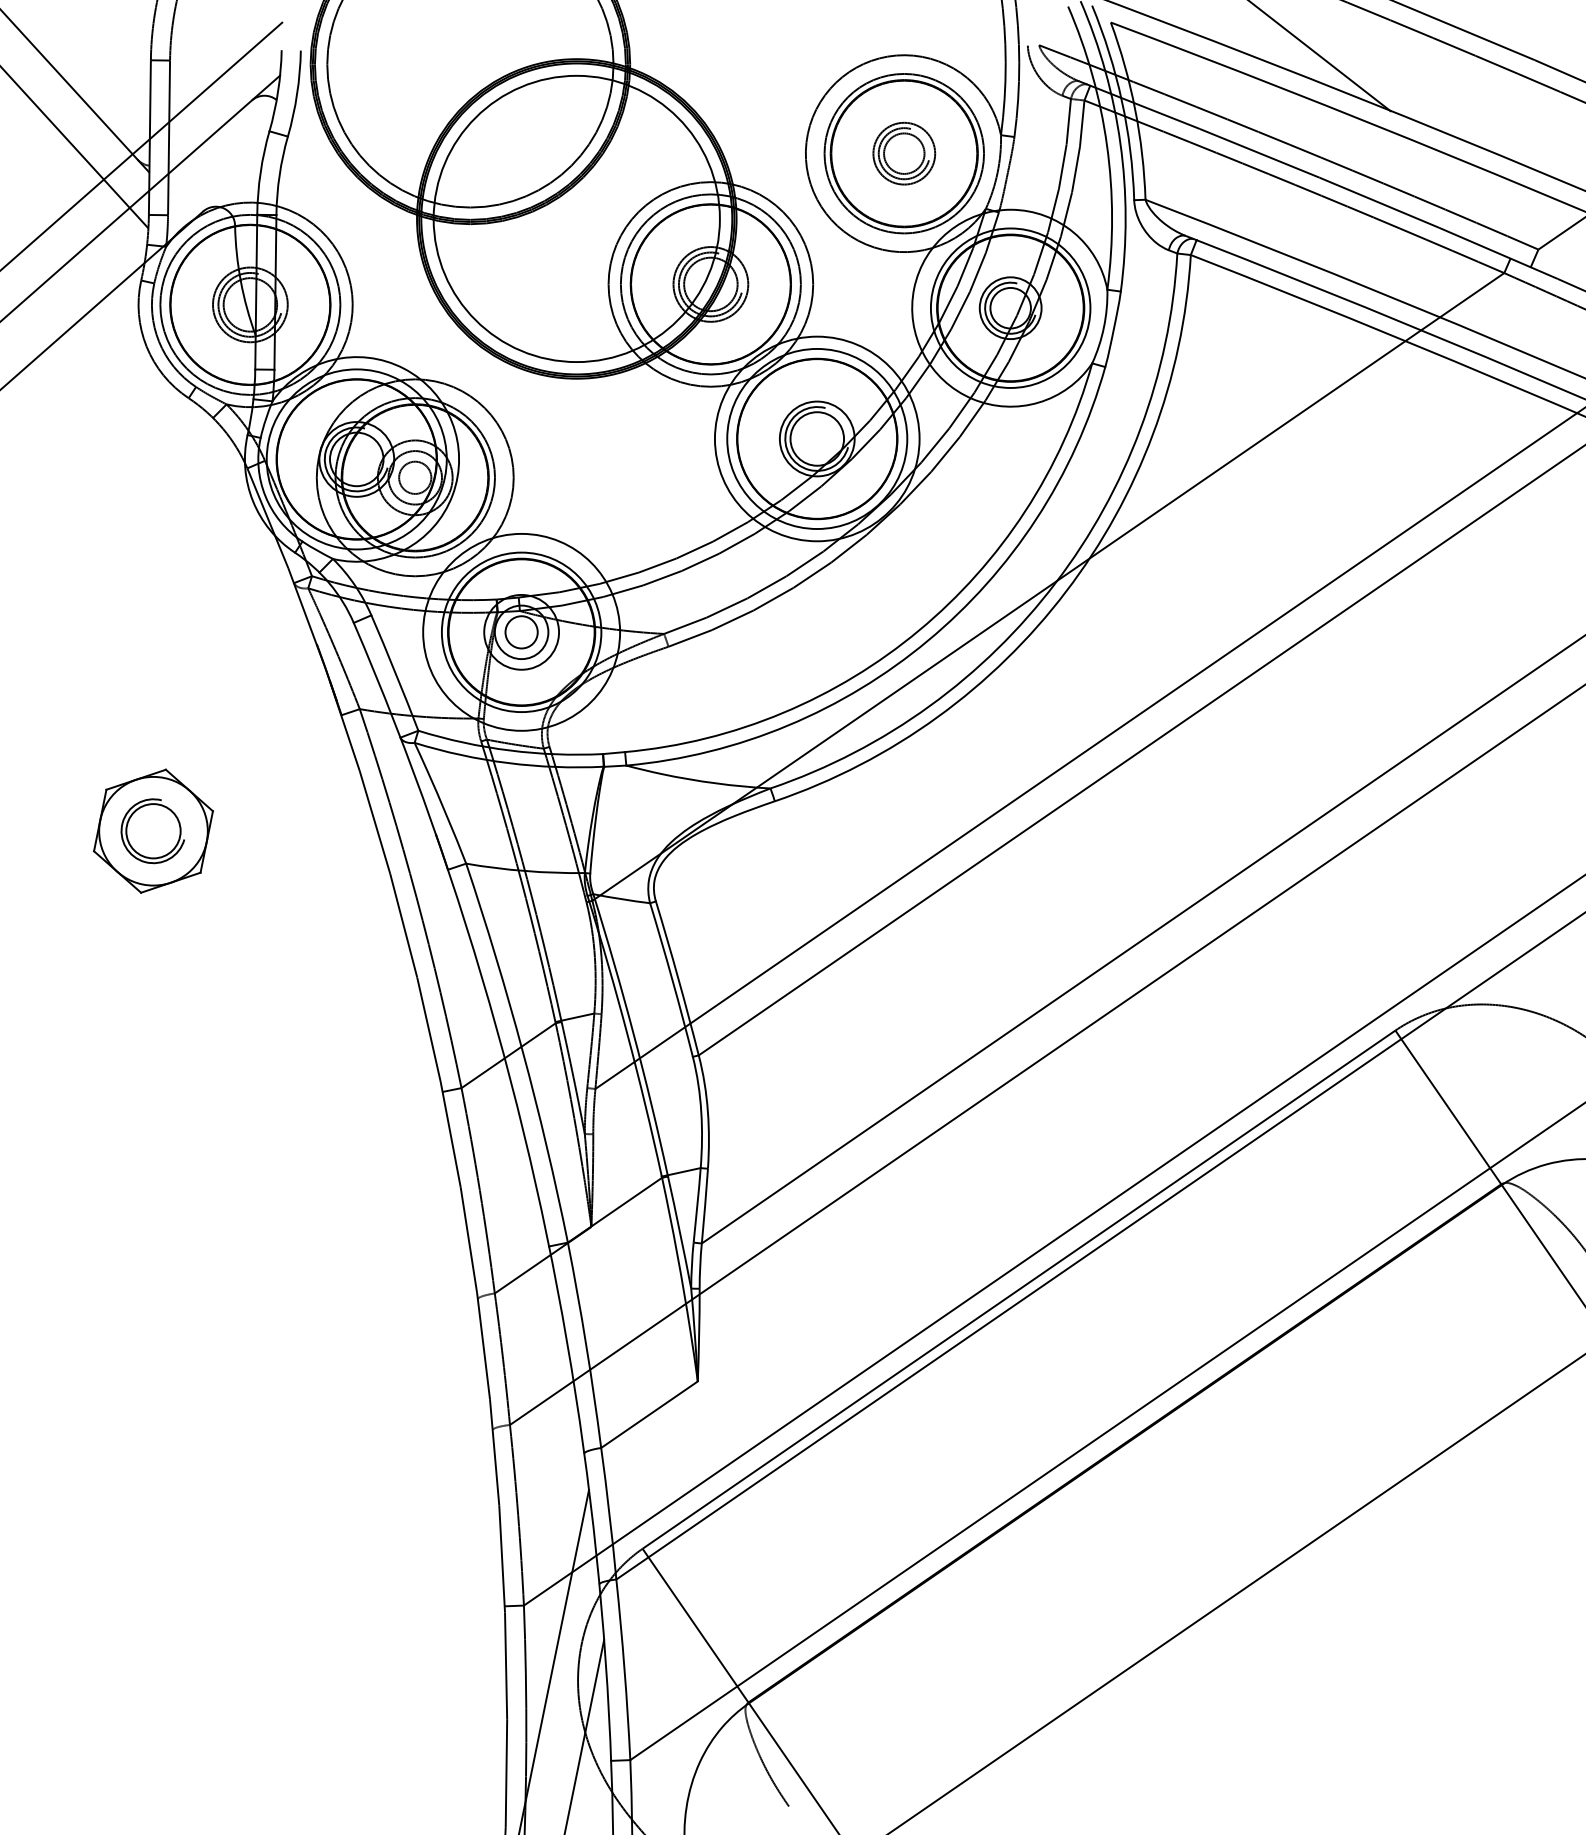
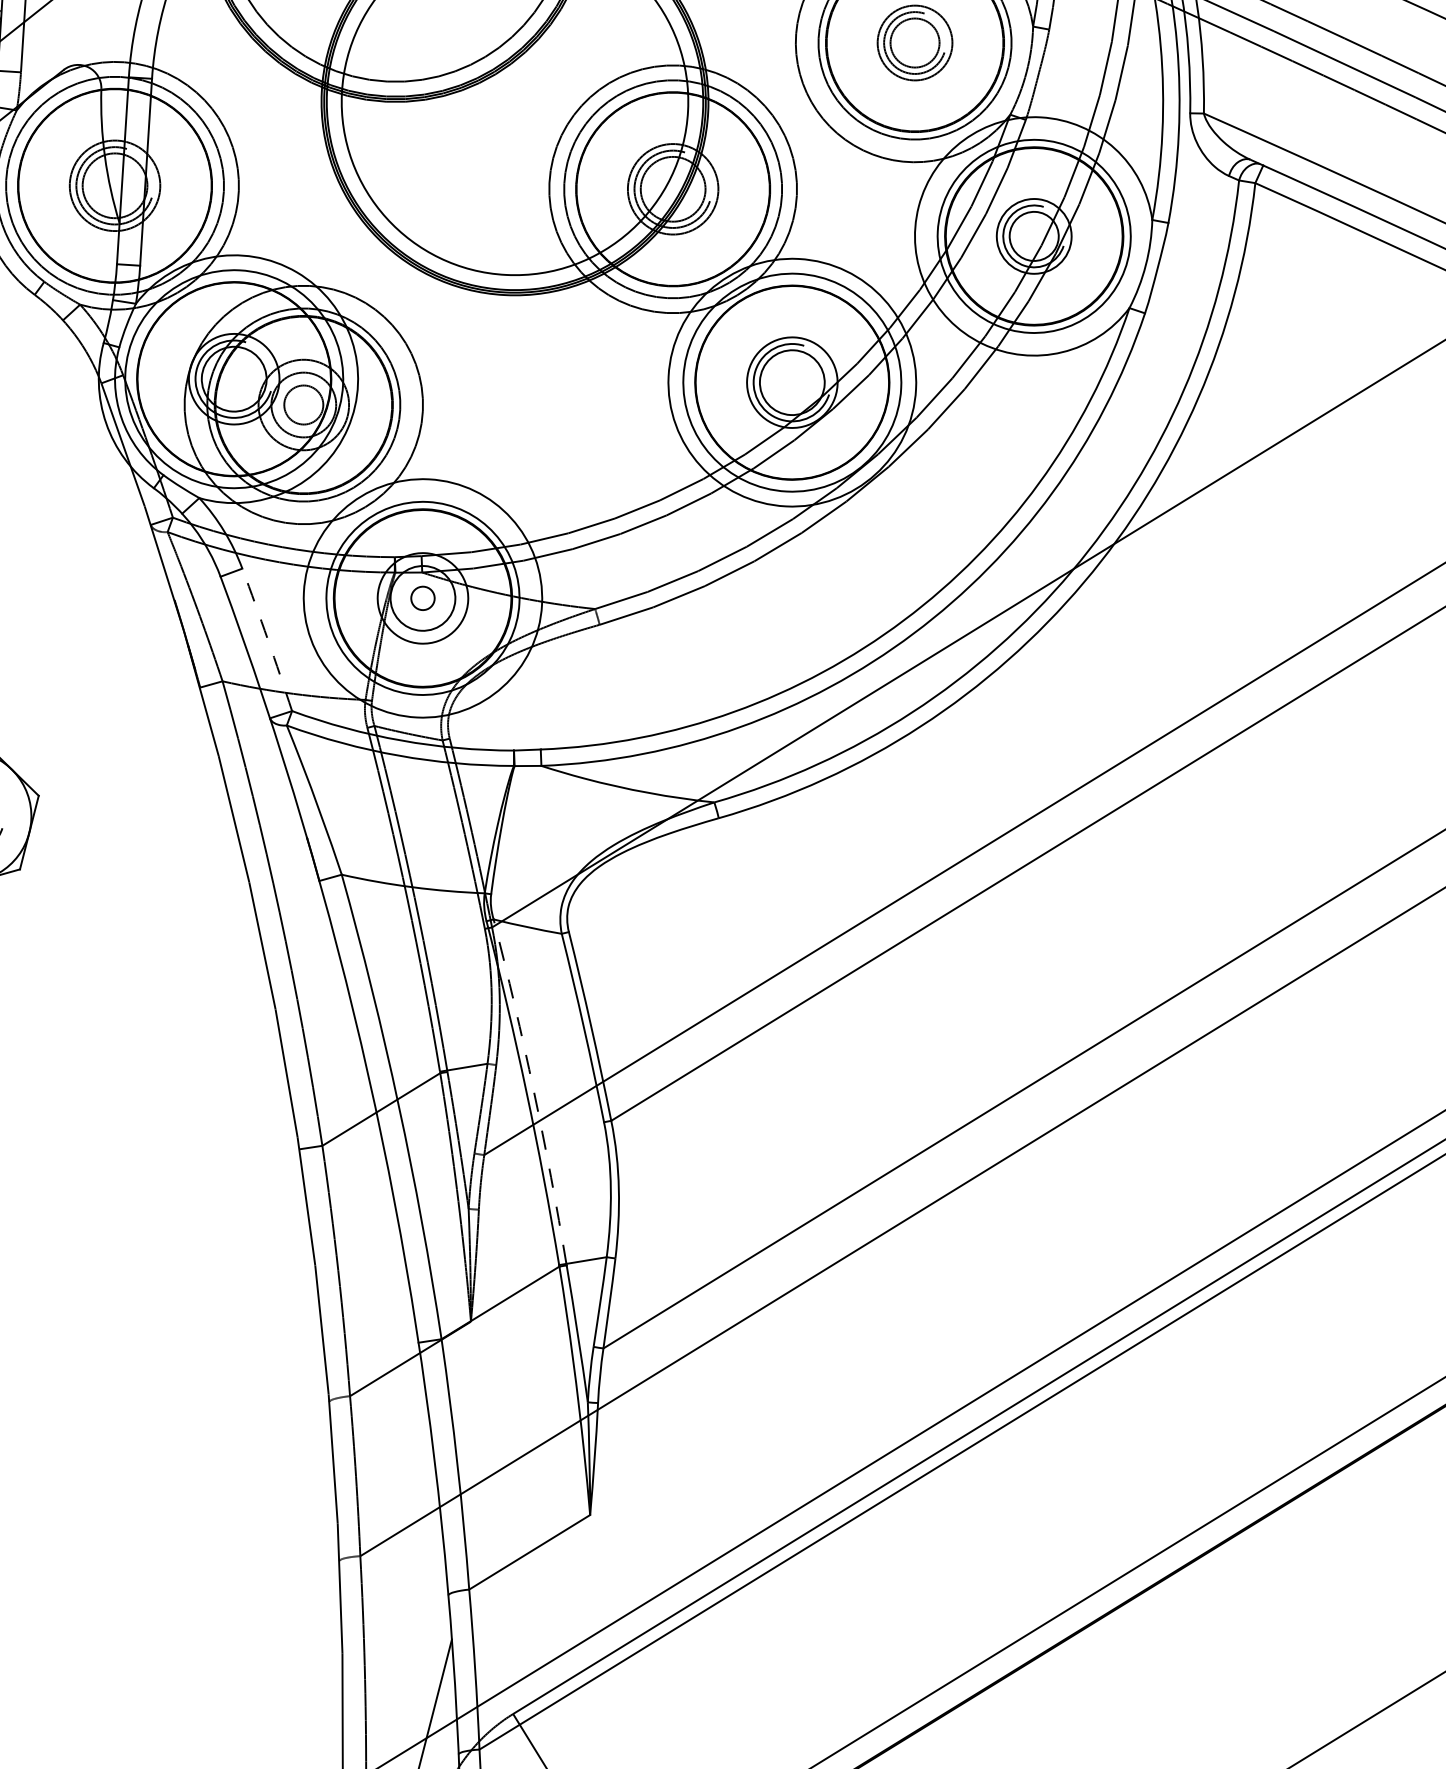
circle: (521, 632) -> (422, 598), size x0.6
arc: (395, 672) -> (268, 639), solid -> dashed
arc: (633, 1033) -> (533, 1090), solid -> dashed

